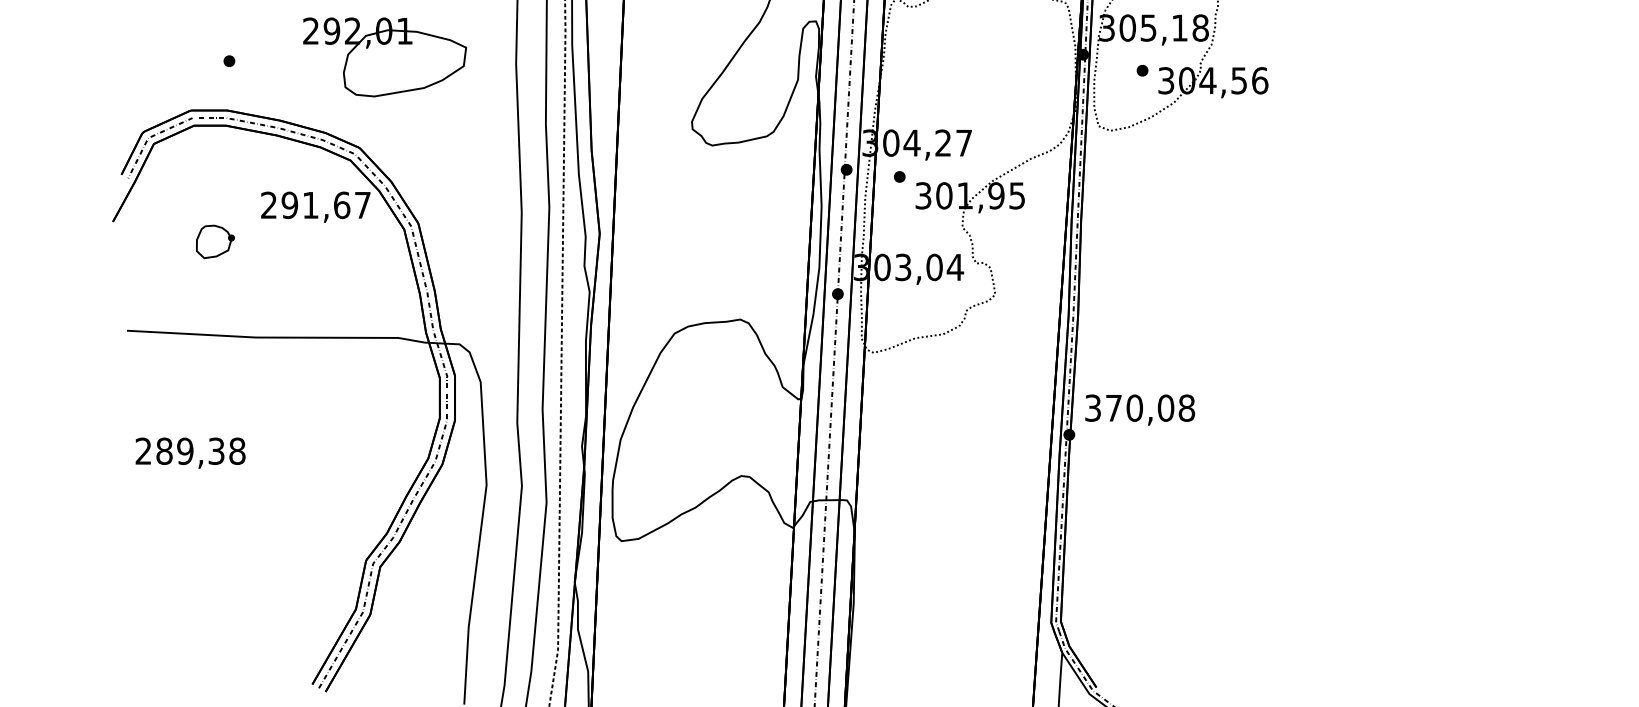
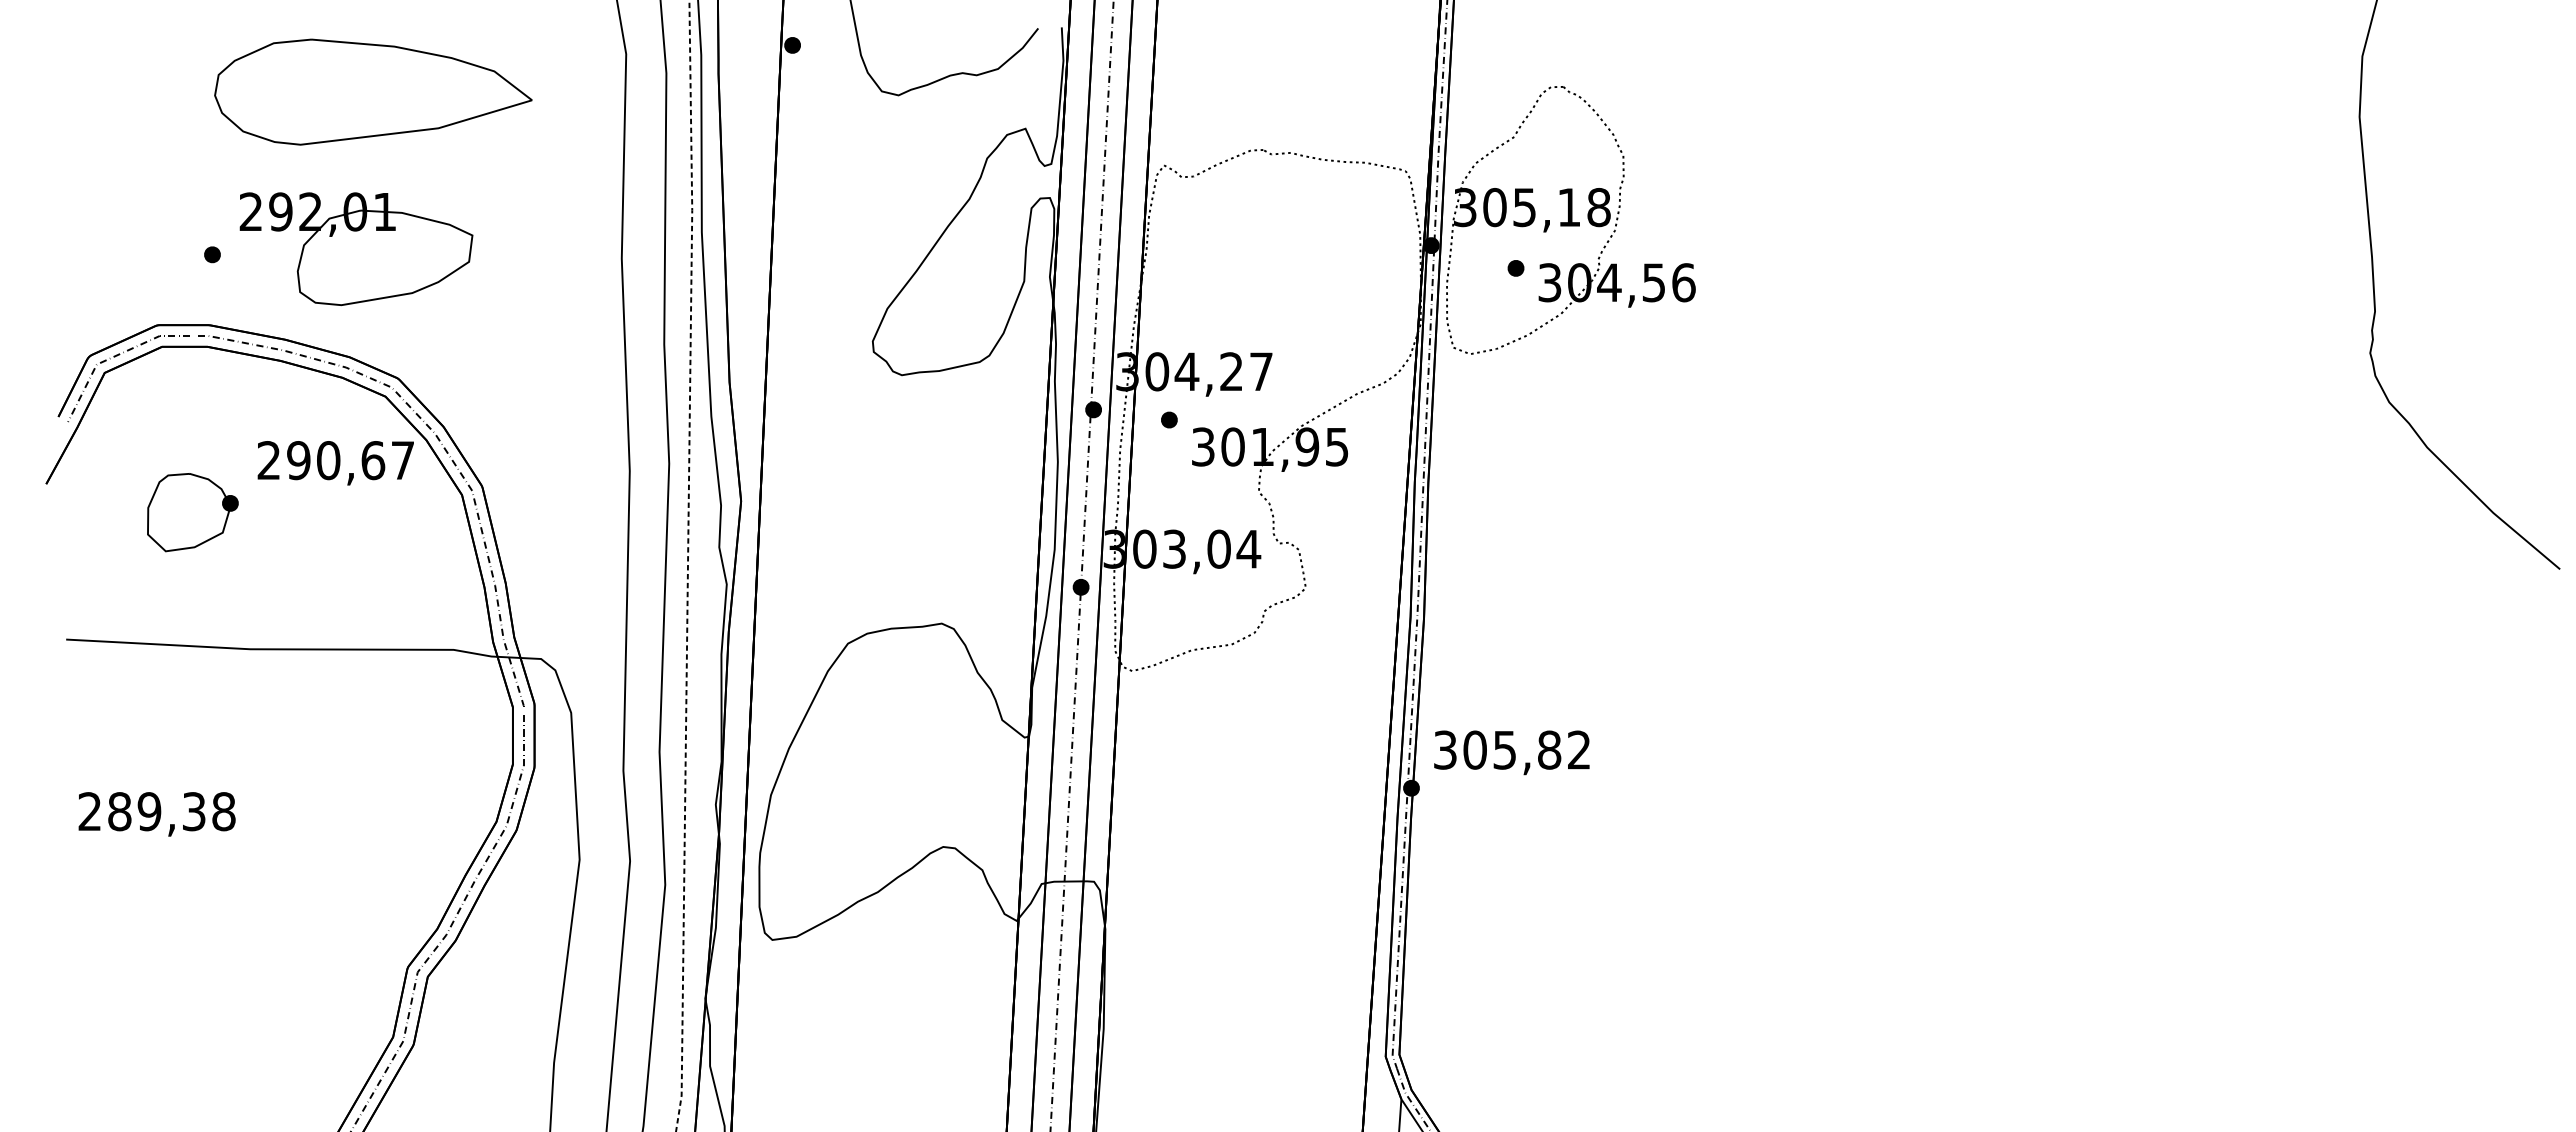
part: (384, 56) -> (356, 248), moved
text: (310, 205) -> (328, 460), 291,67 -> 290,67
part: (215, 241) -> (192, 512), size x1.67
text: (1150, 407) -> (1527, 749), 370,08 -> 305,82

